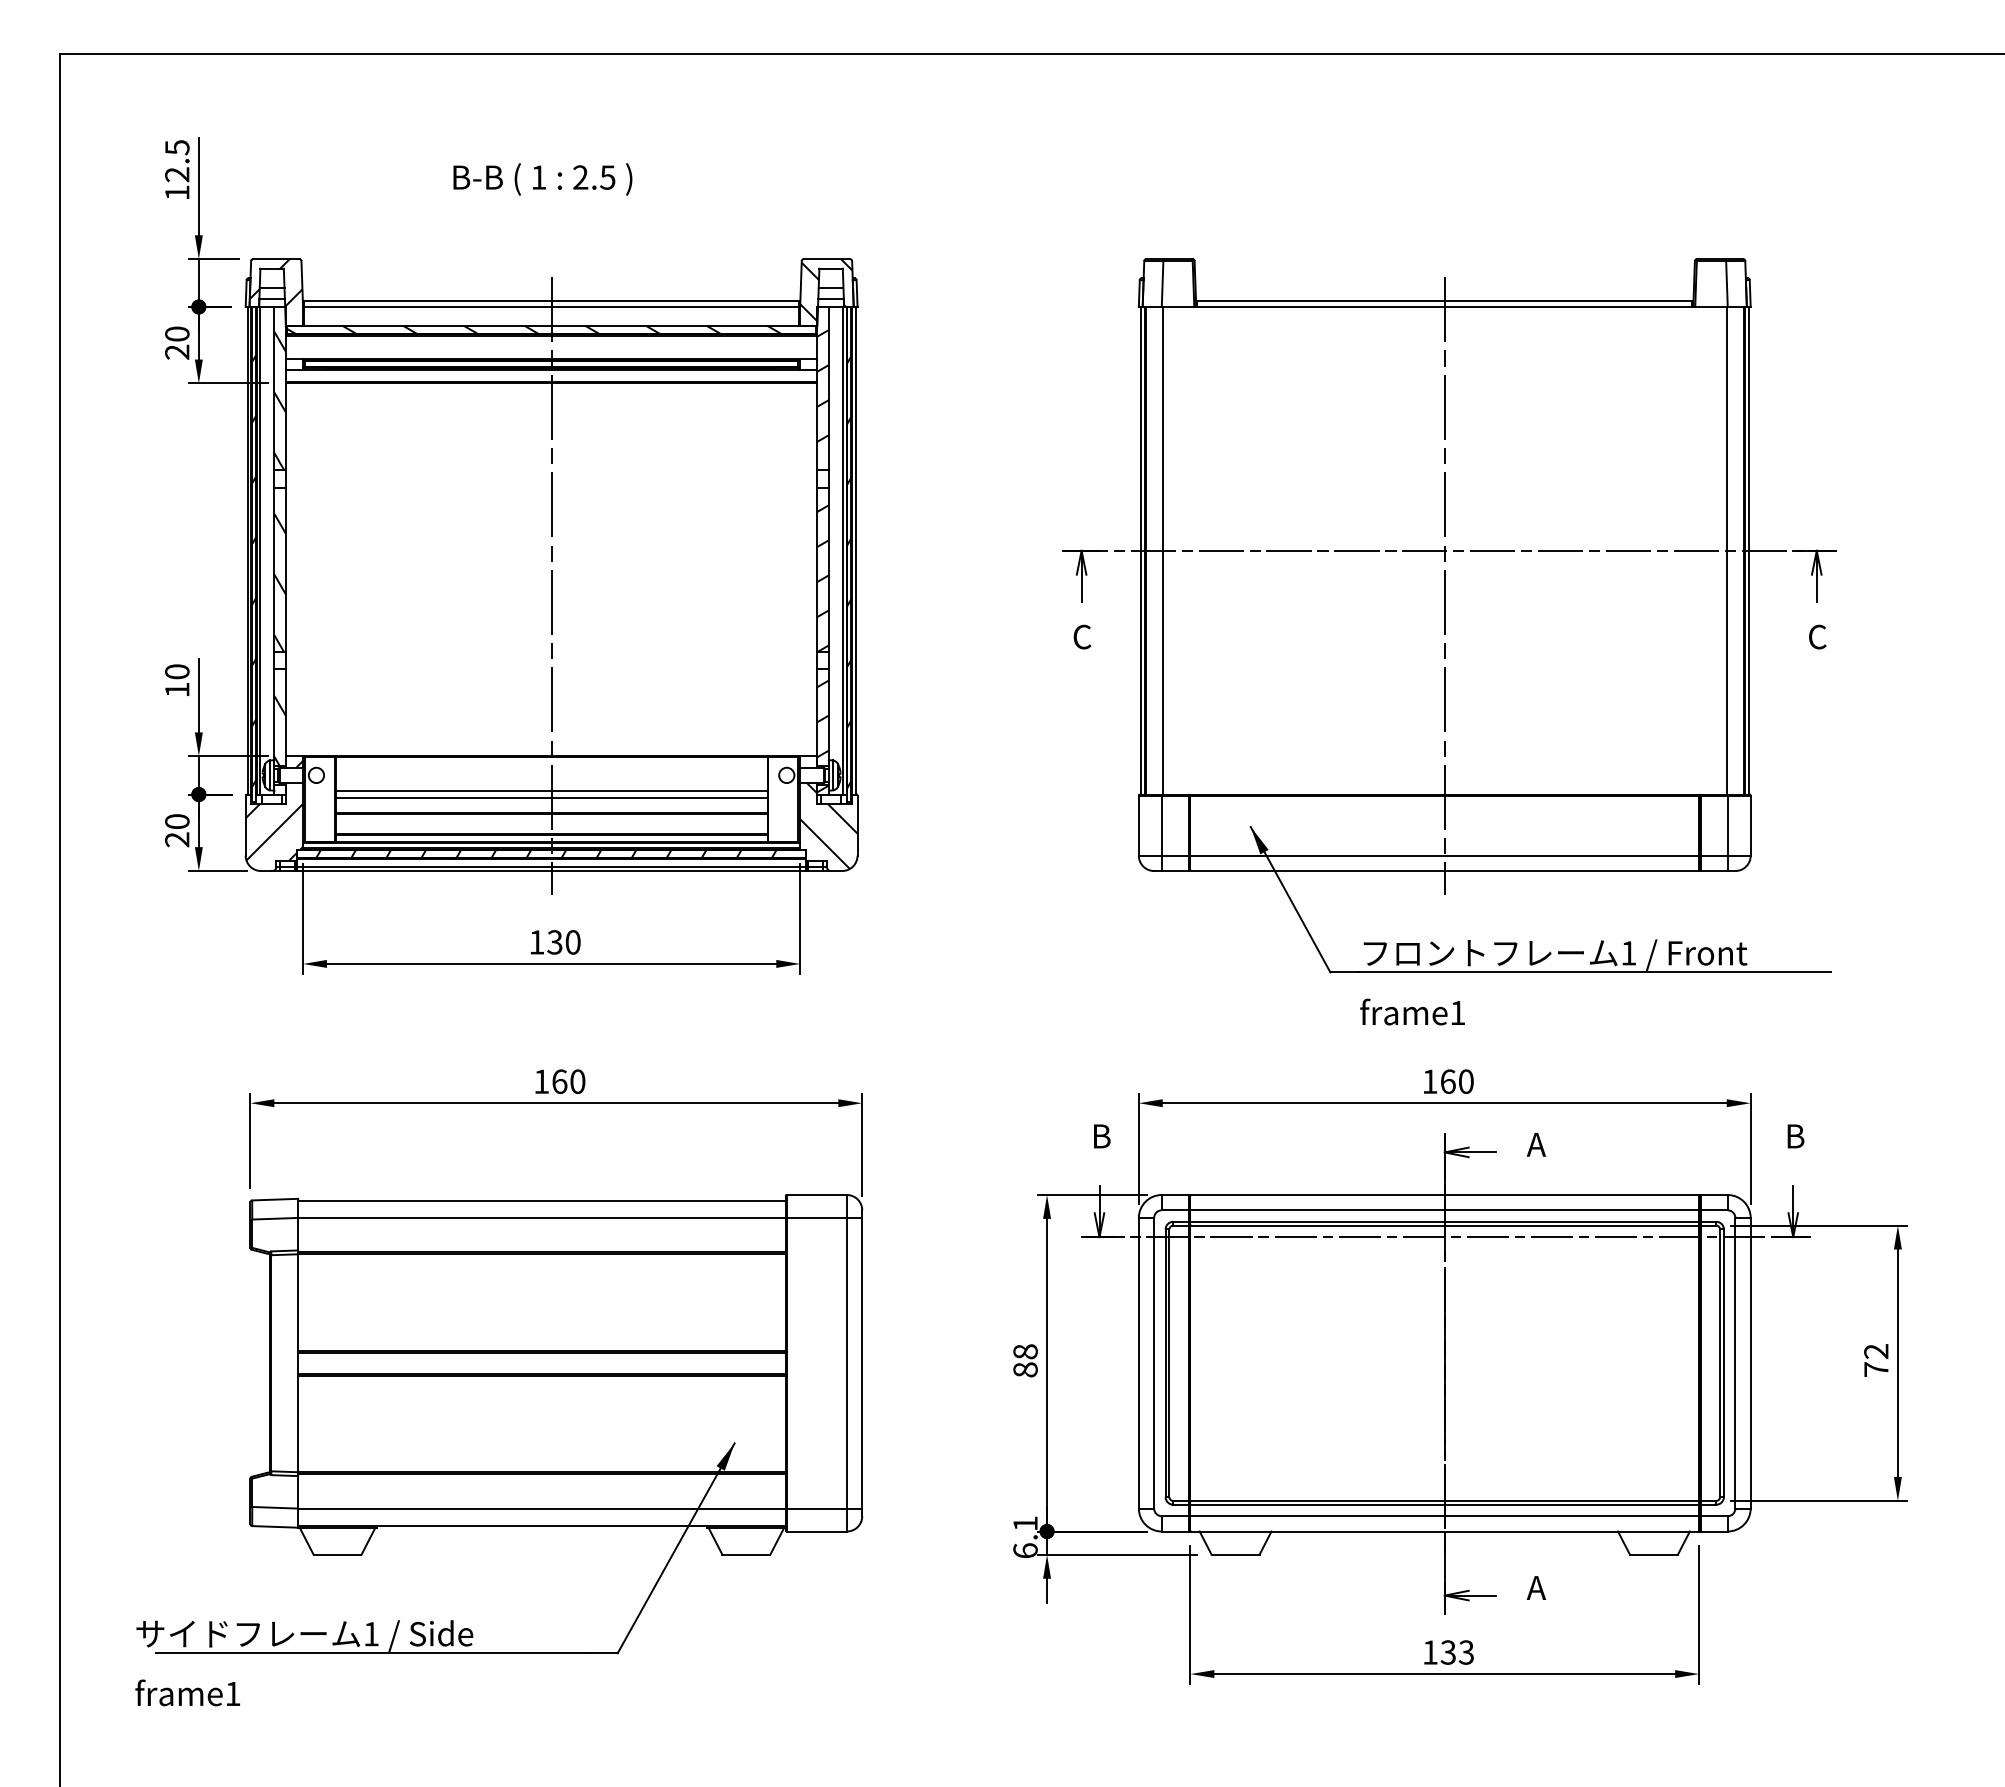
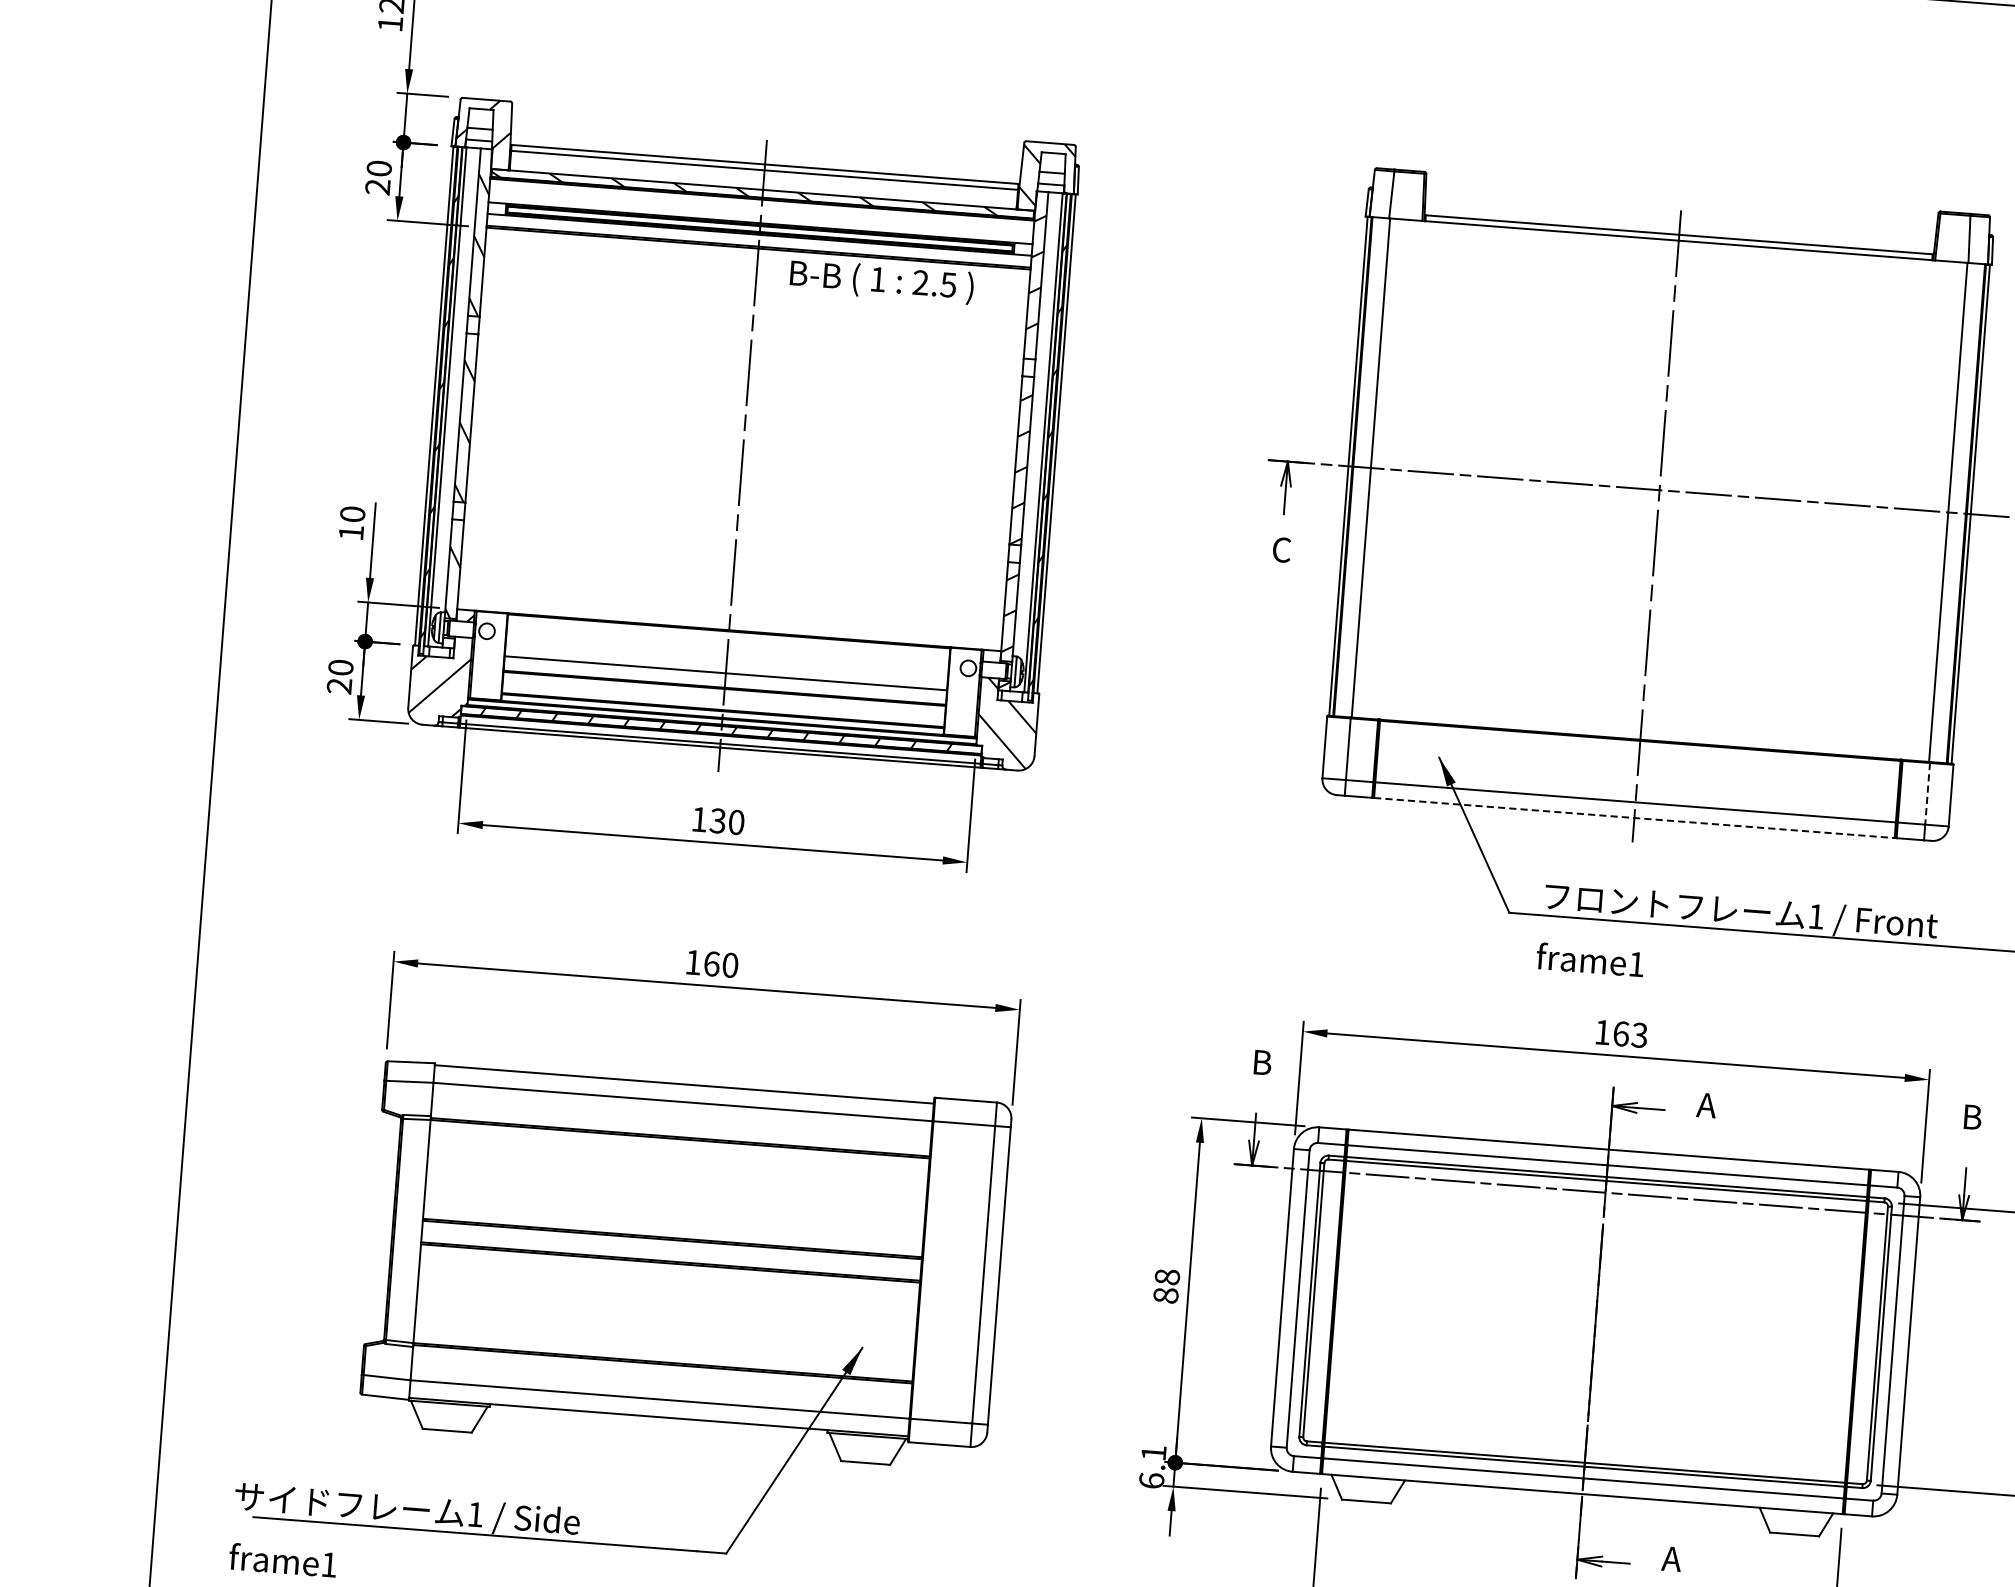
text: (542, 179) -> (881, 281), moved
line: (551, 790) -> (726, 665), removed
line: (1727, 826) -> (1927, 794), solid -> dashed
line: (1445, 871) -> (1635, 818), solid -> dashed
text: (1465, 1081) -> (1639, 1035), 160 -> 163

